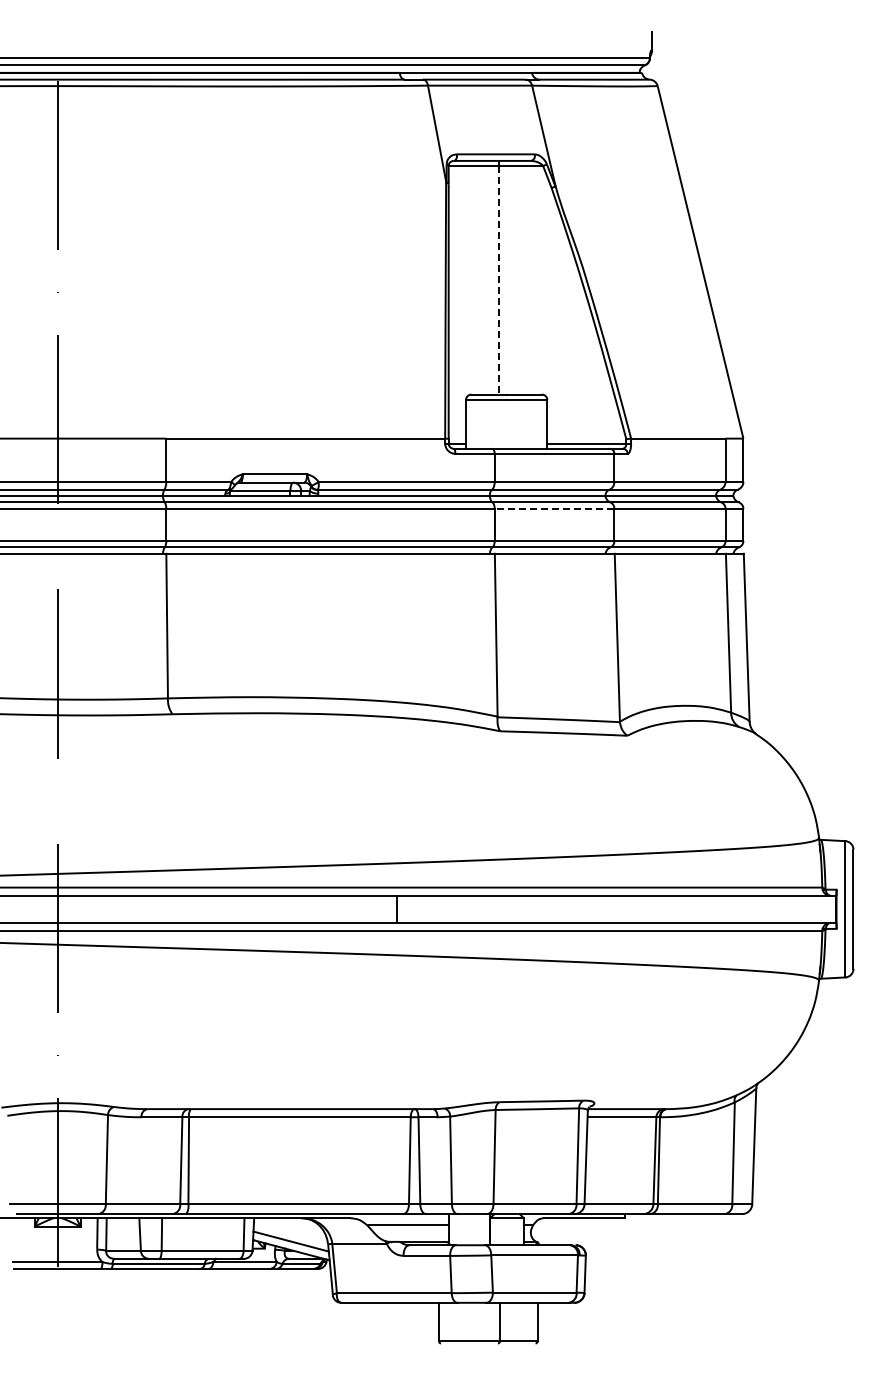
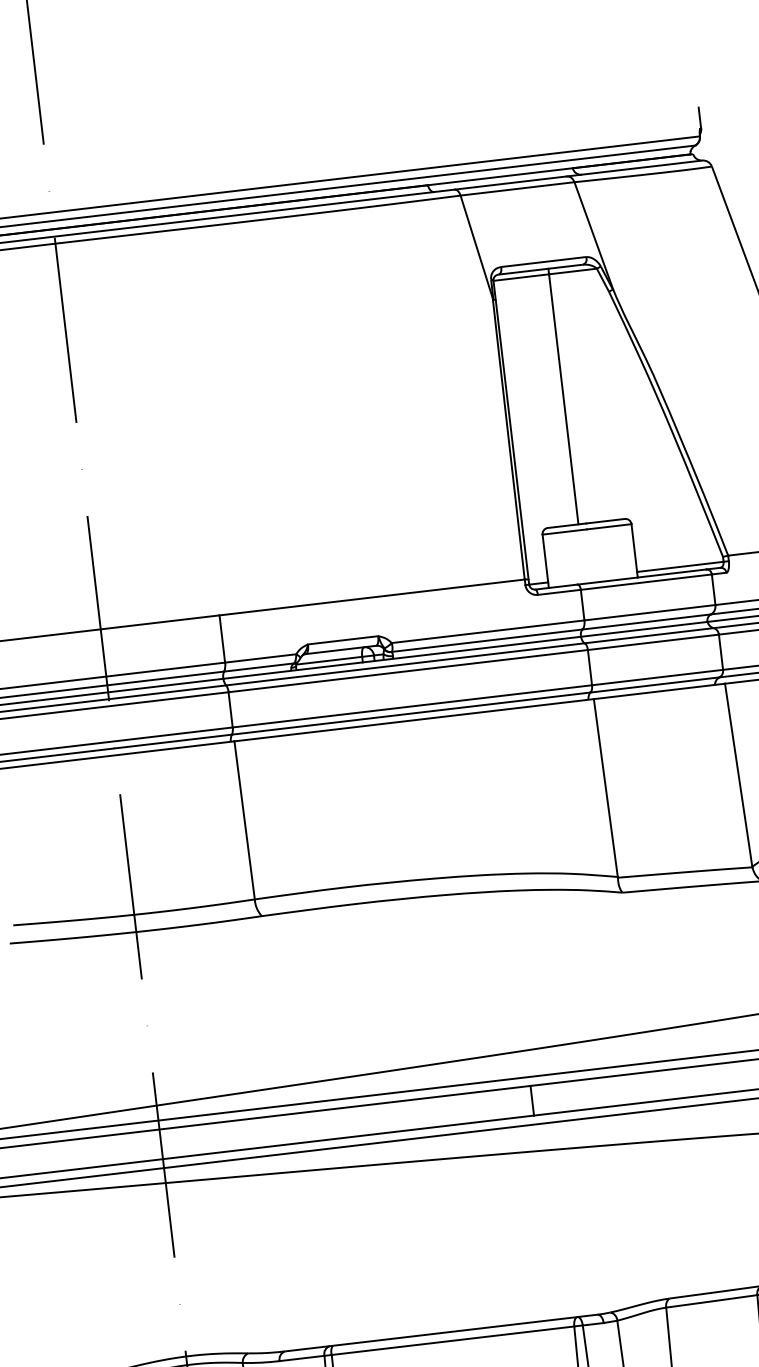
line: (499, 280) -> (563, 399), dashed -> solid
line: (554, 508) -> (653, 641), dashed -> solid

